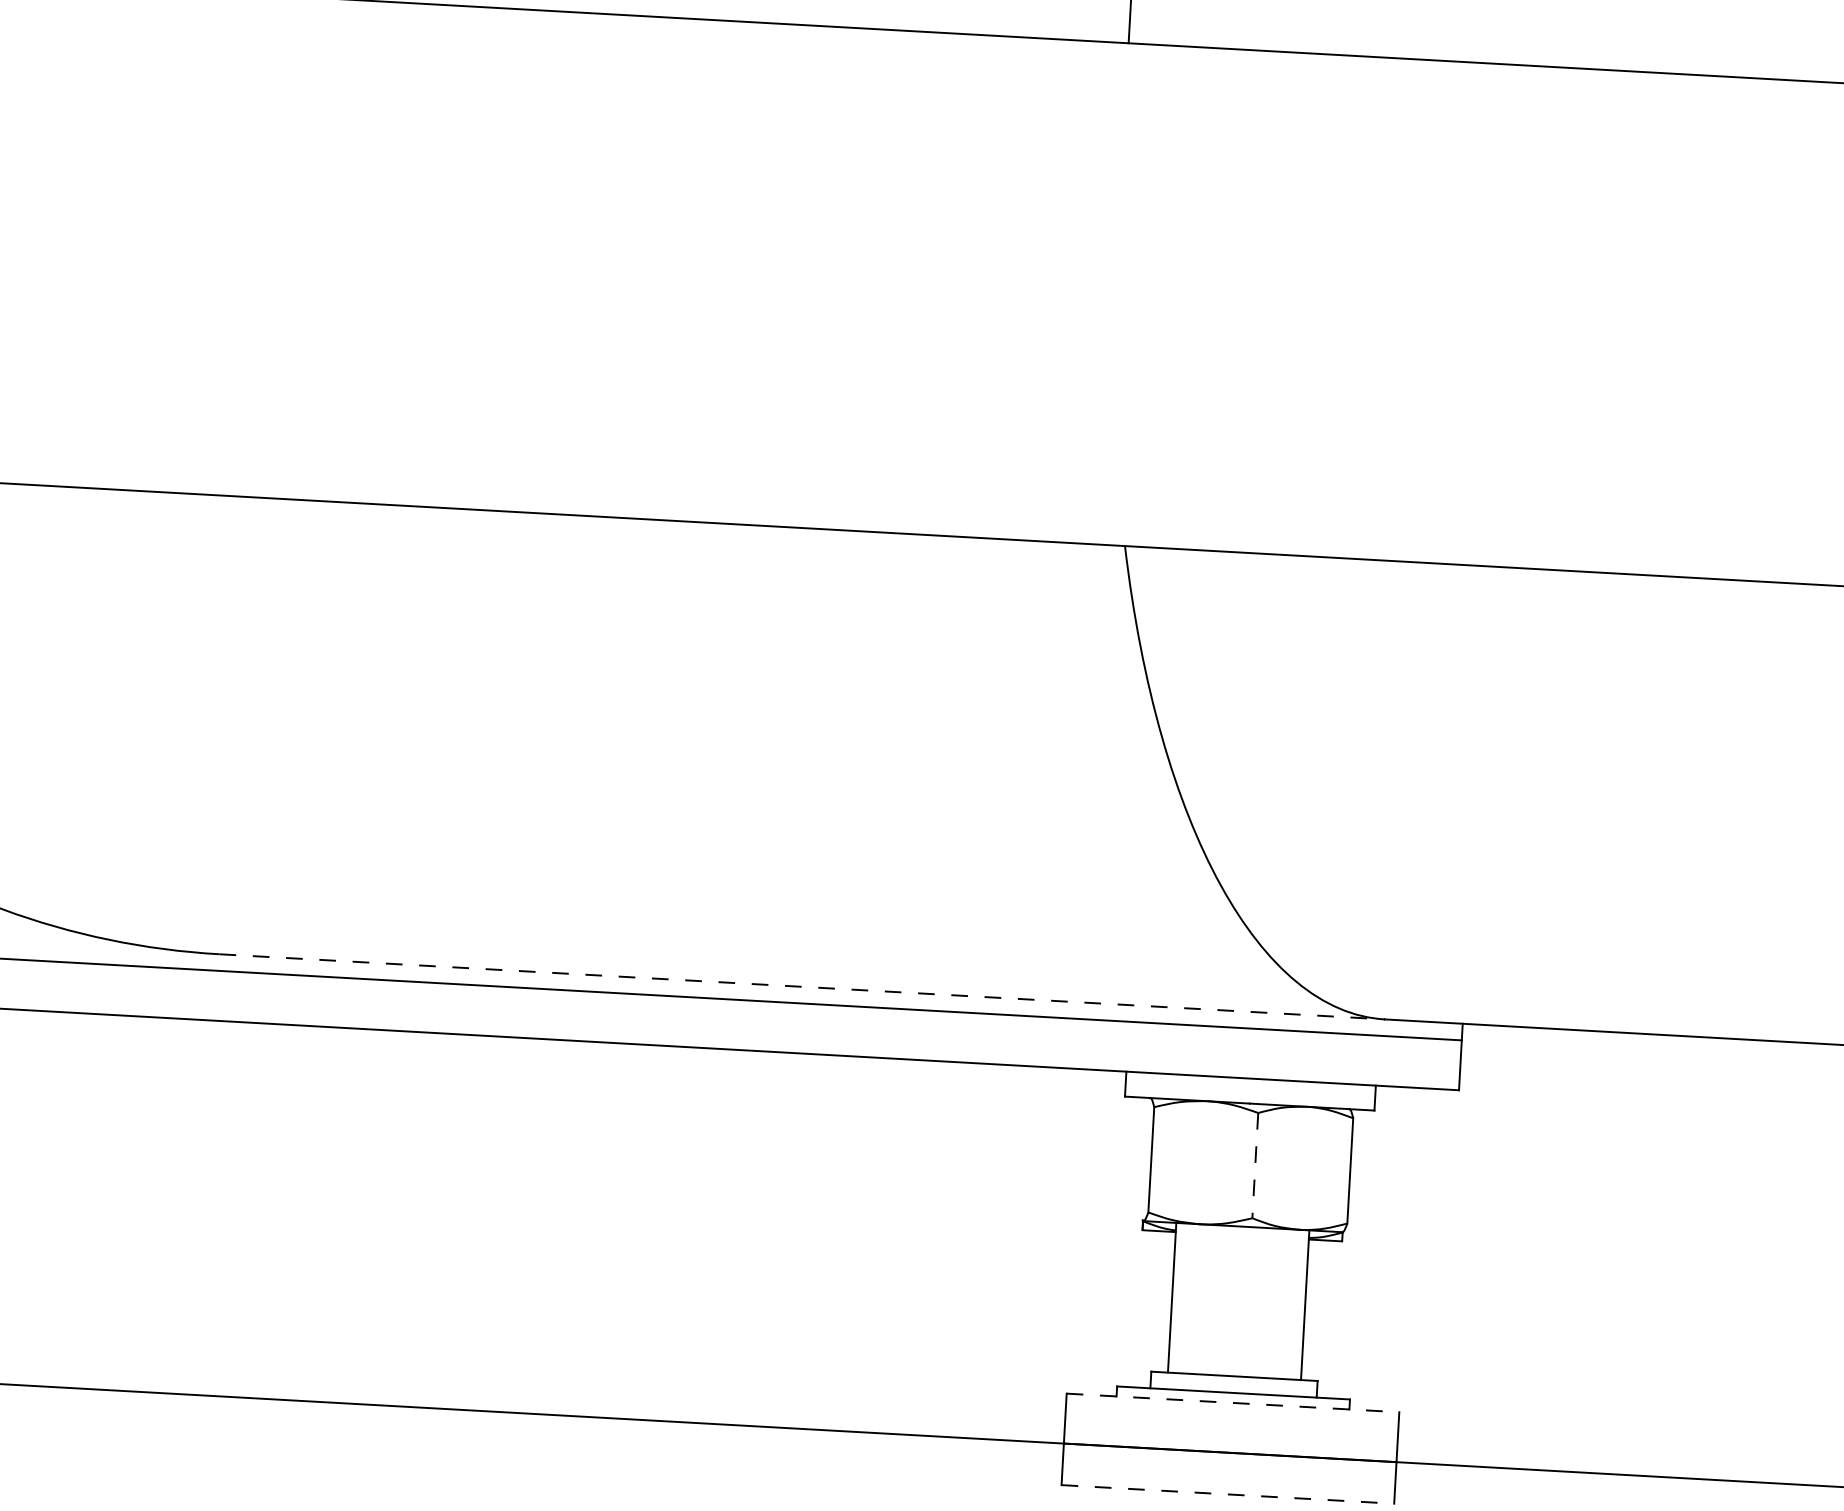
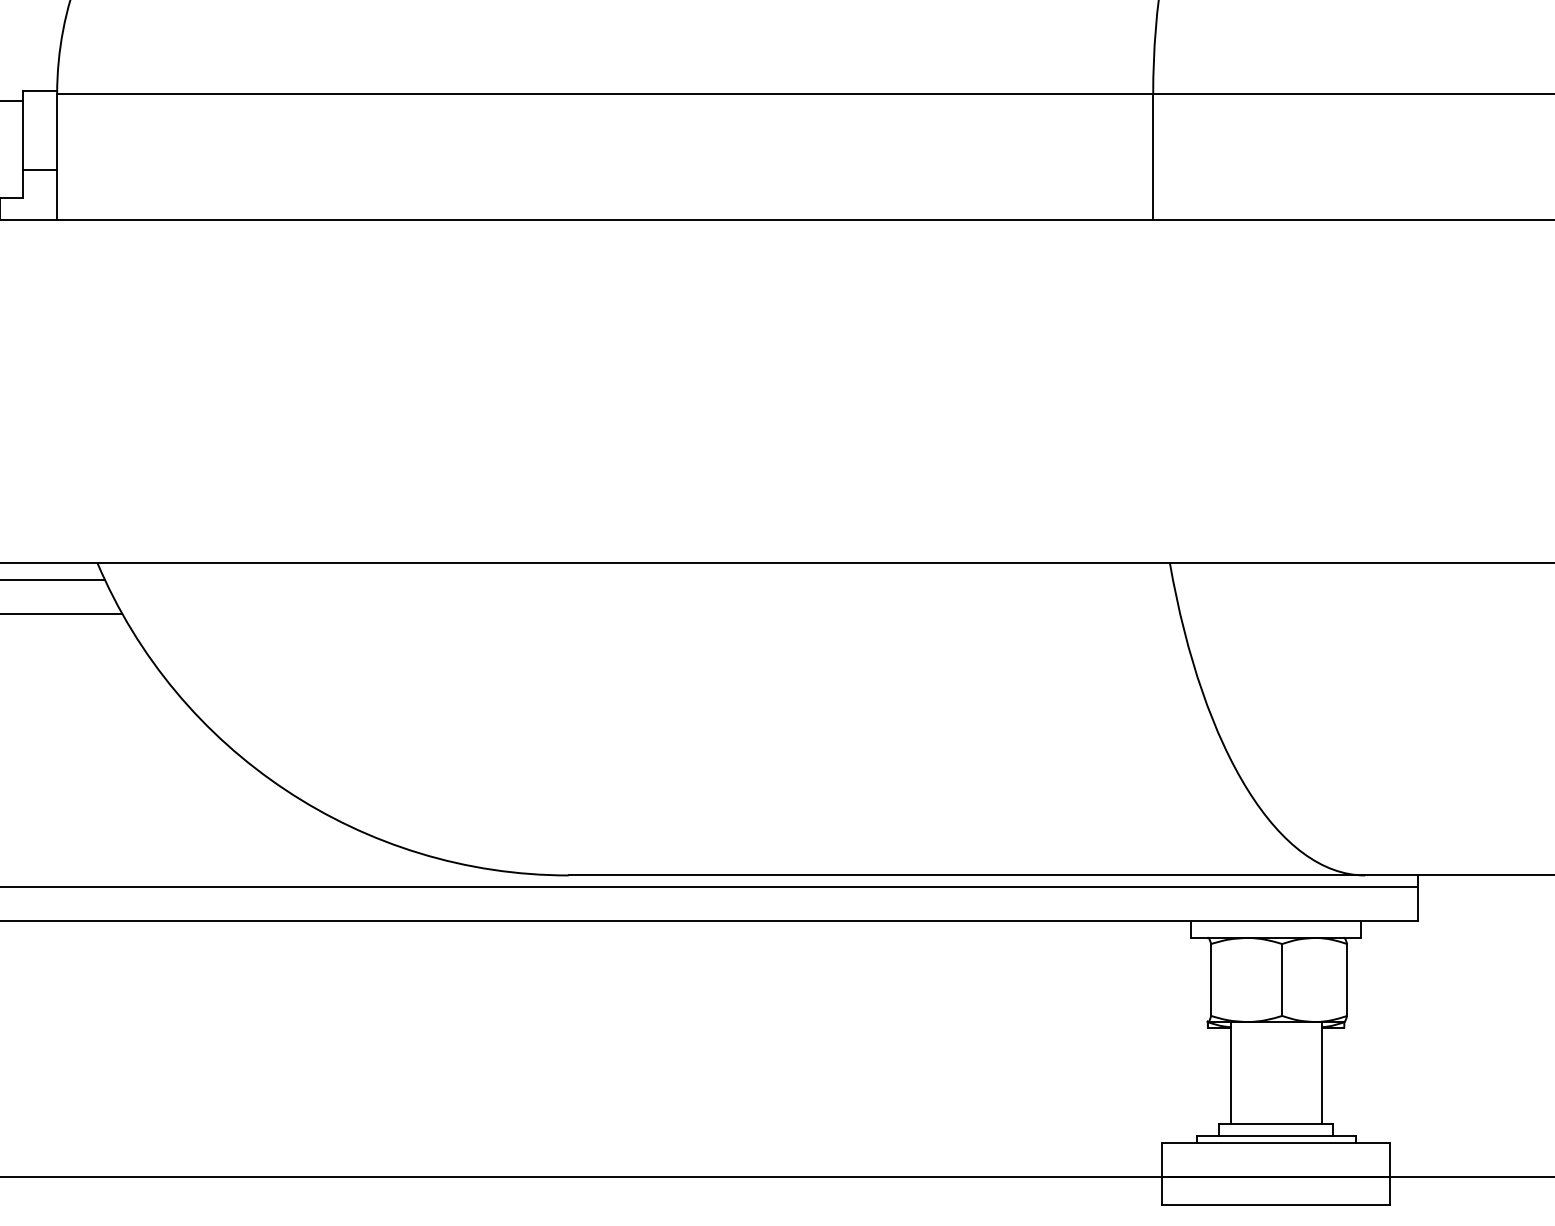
line: (803, 986) -> (967, 875), dashed -> solid
line: (1255, 1164) -> (1282, 979), dashed -> solid
line: (1233, 1402) -> (1276, 1142), dashed -> solid
line: (1228, 1495) -> (1276, 1205), dashed -> solid

